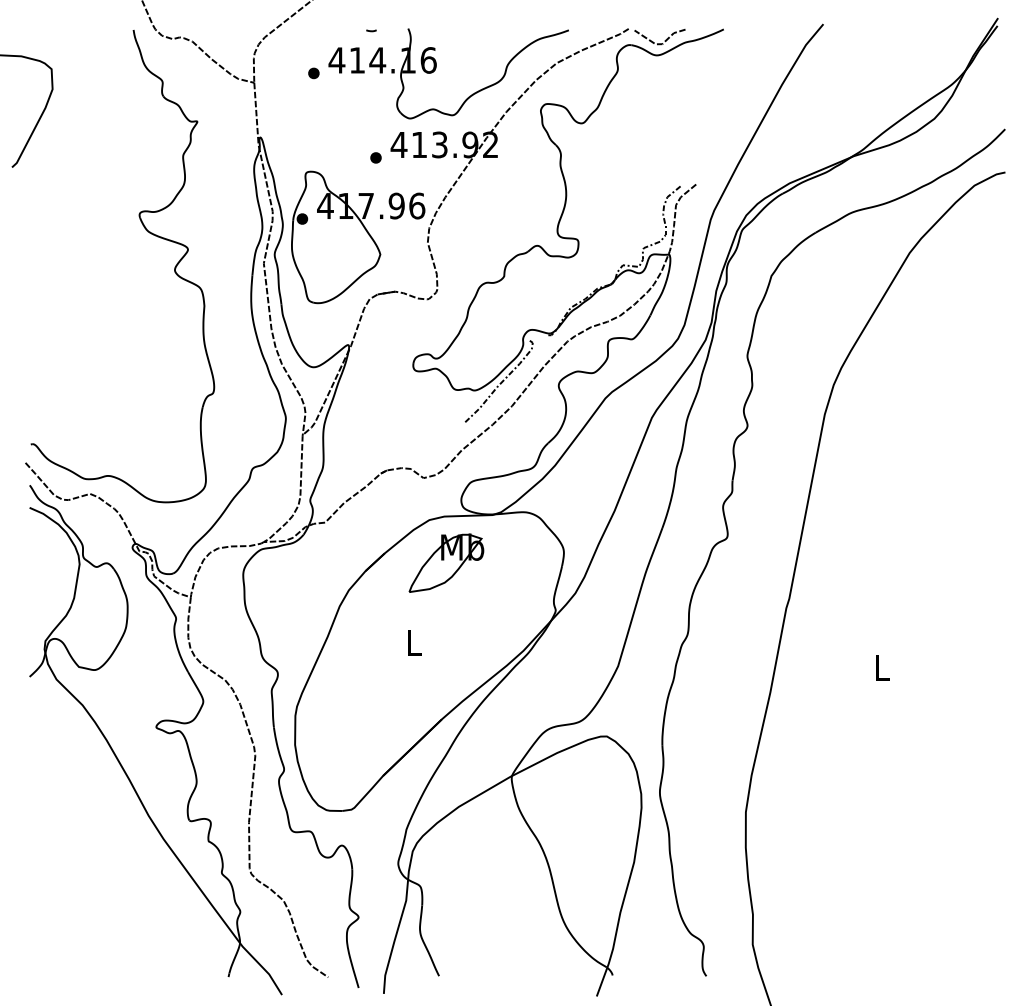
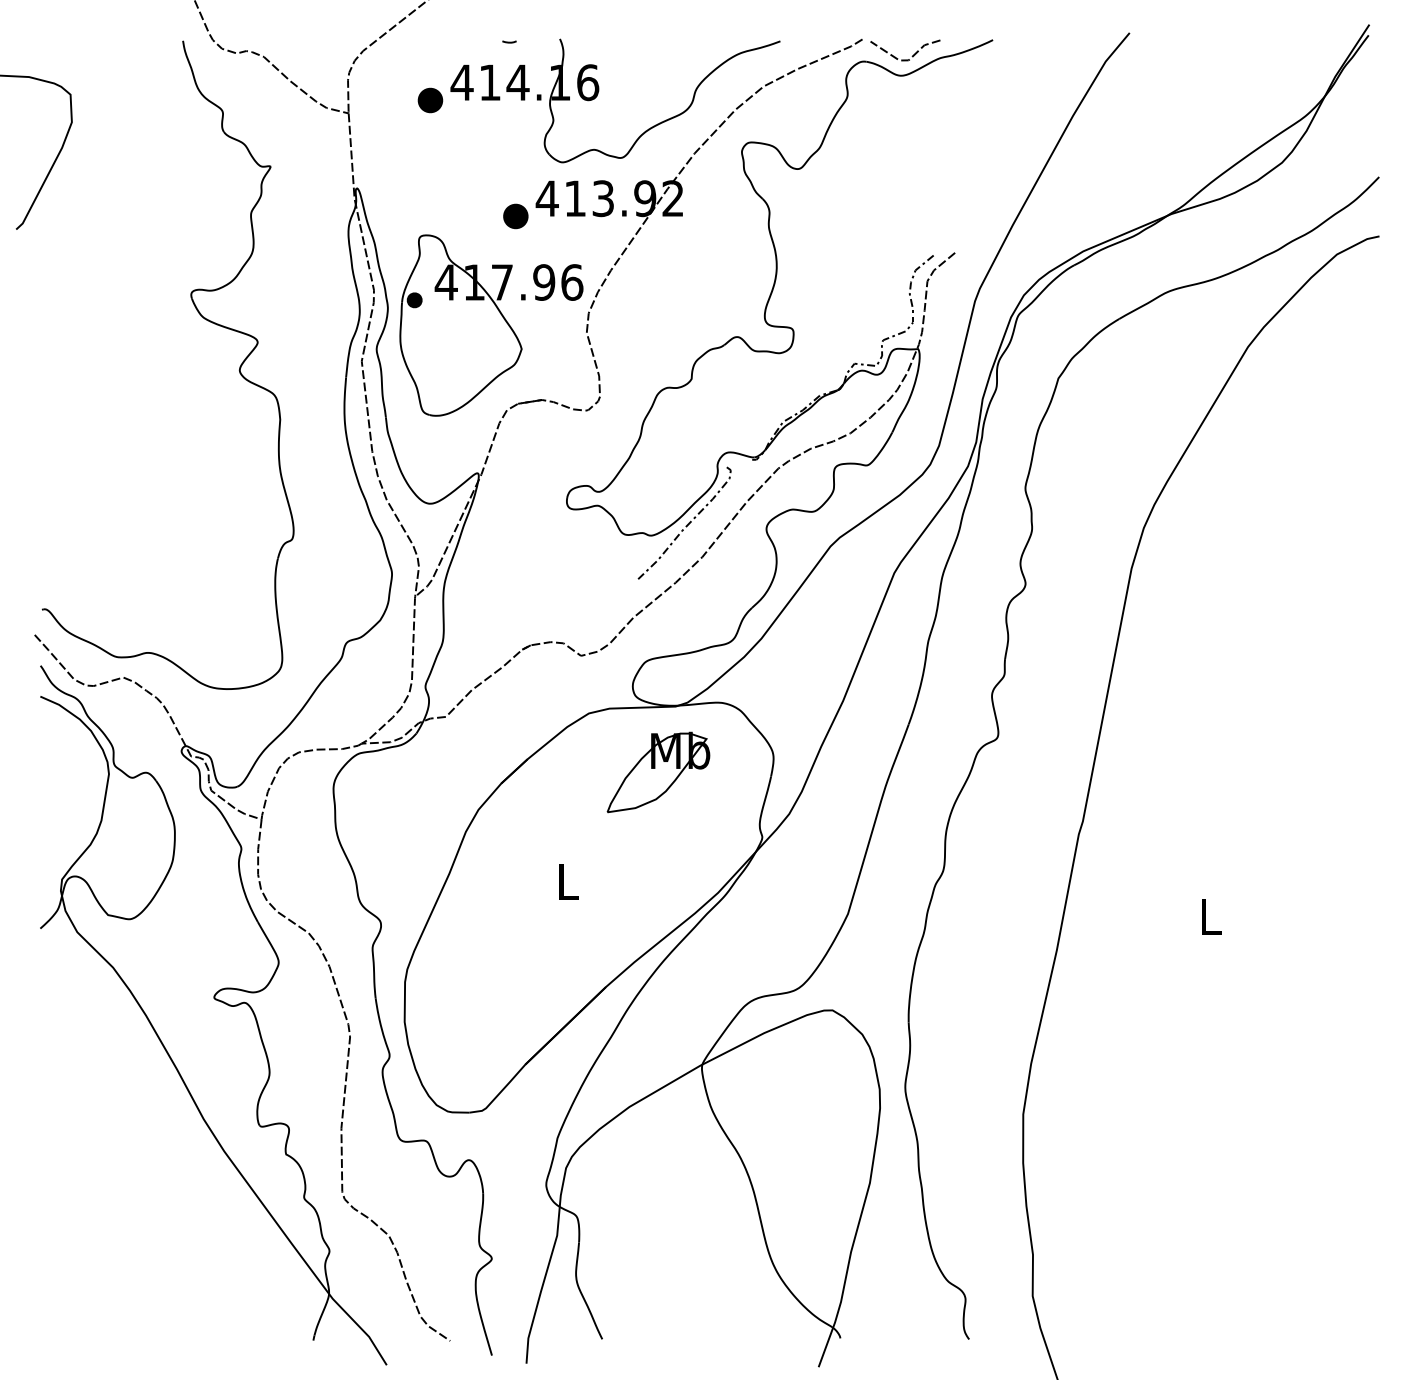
part: (313, 73) -> (430, 100), size x1.6
part: (375, 157) -> (515, 216), size x1.6
part: (446, 563) -> (658, 772), moved

